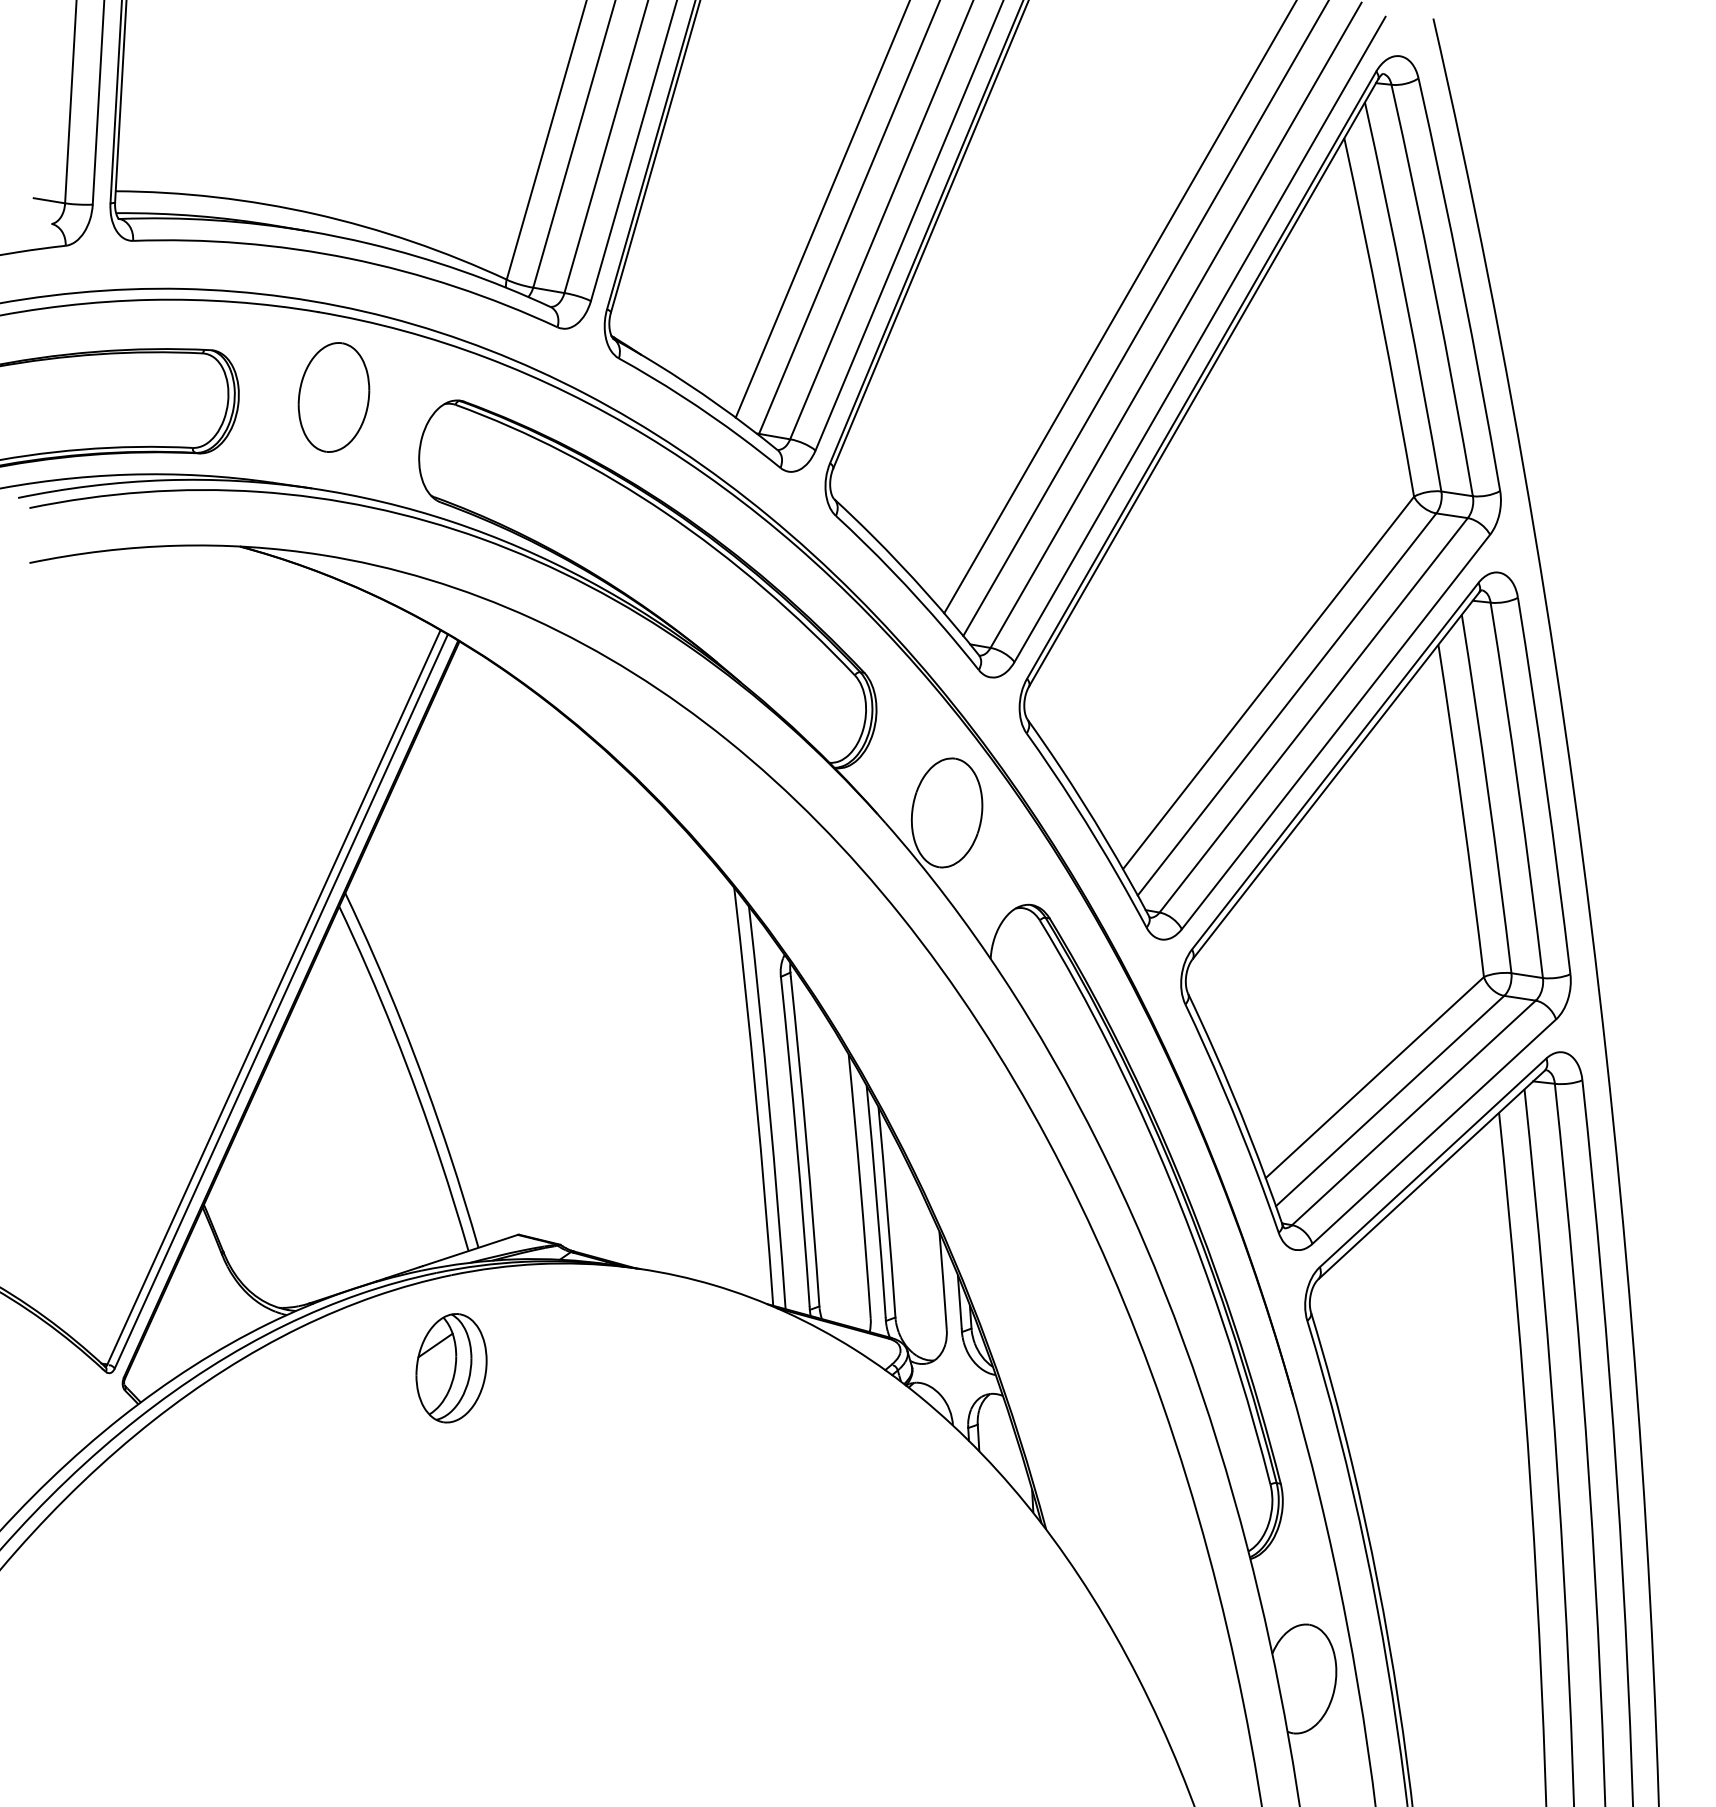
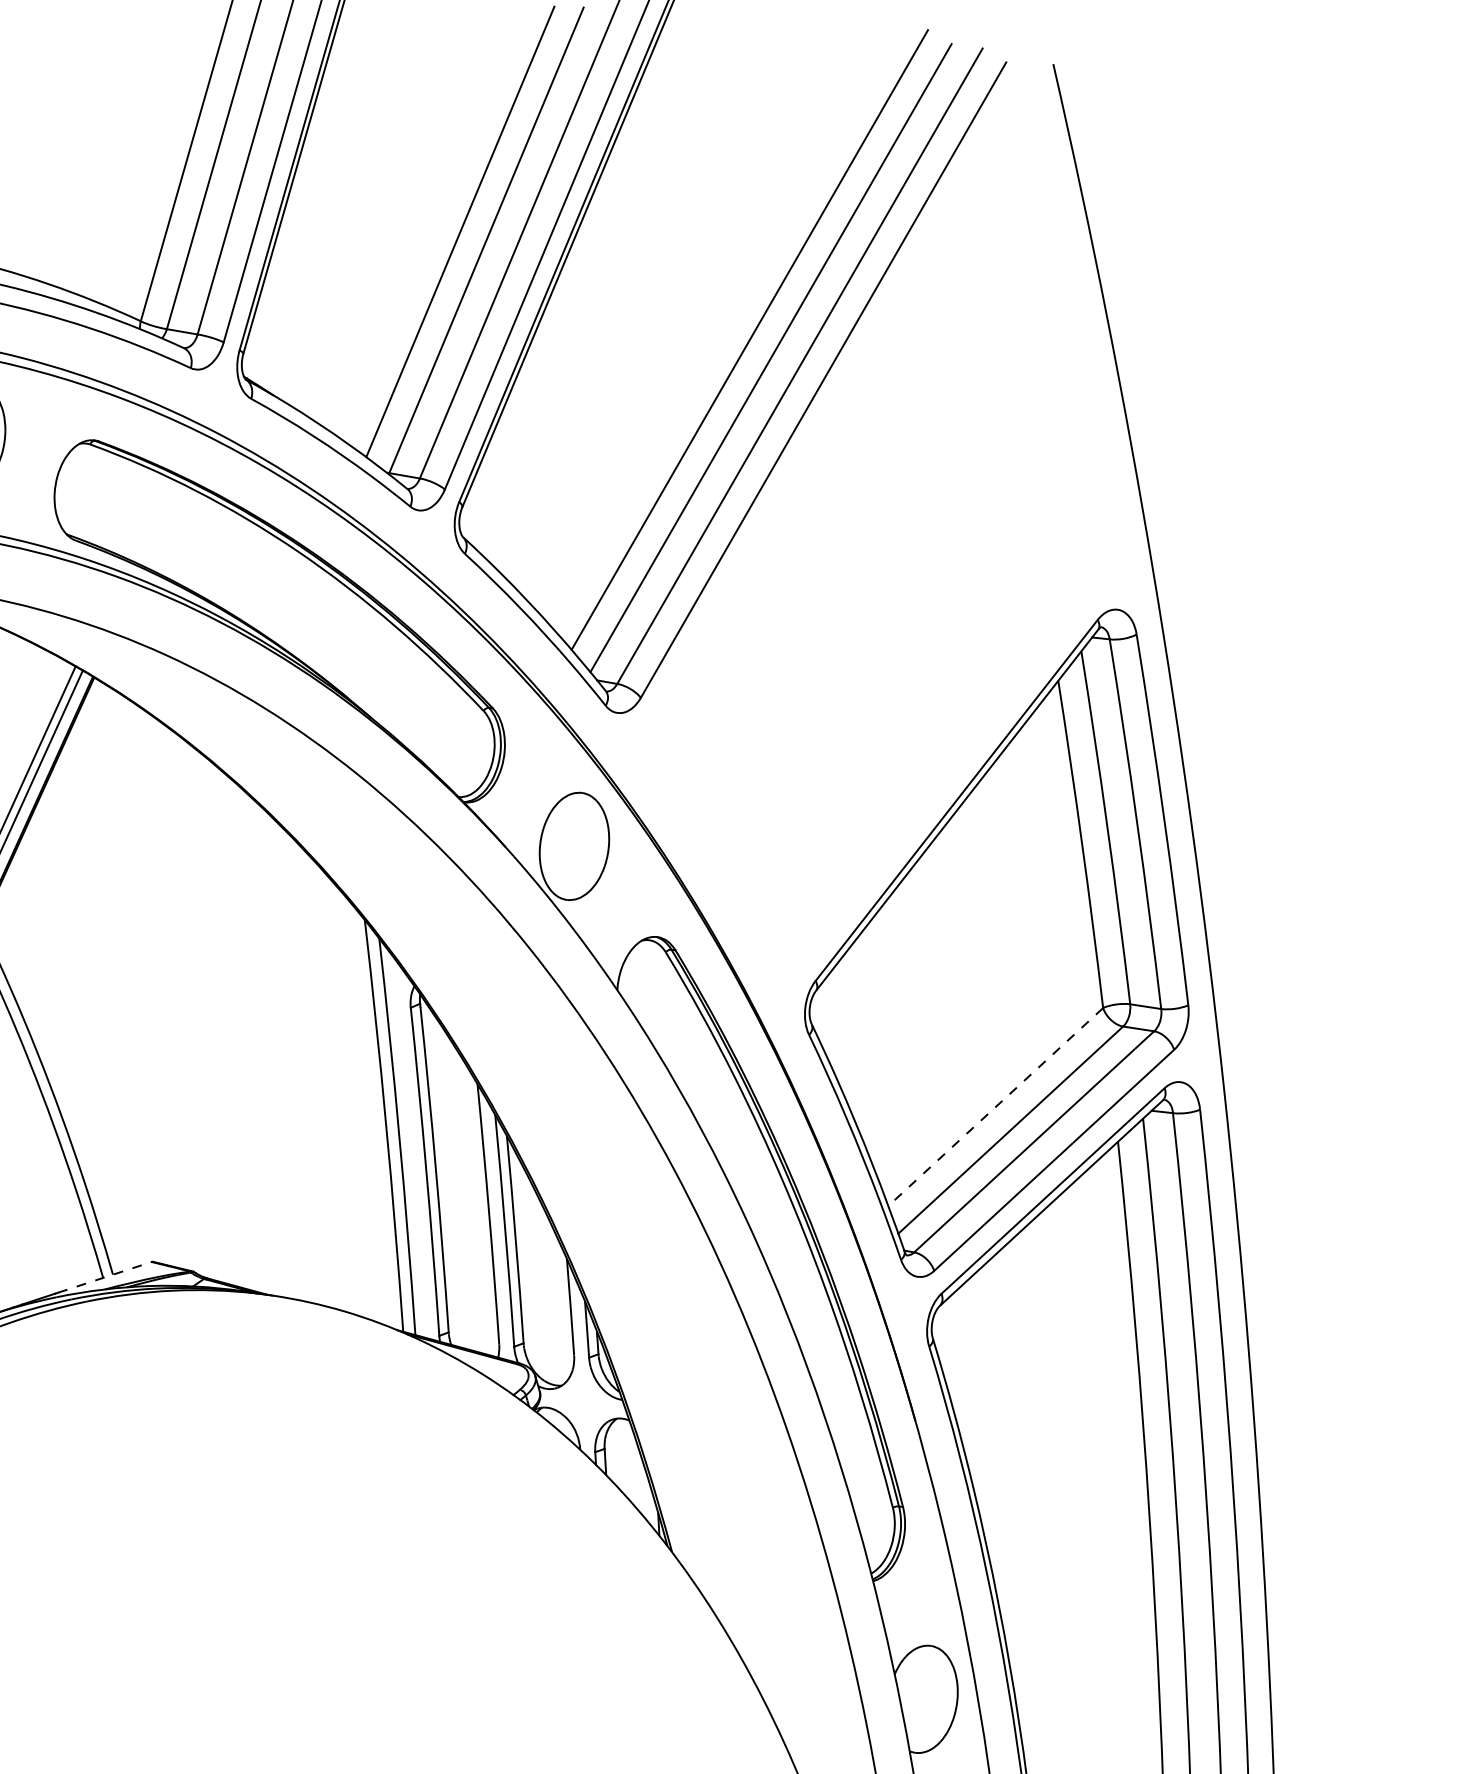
part: (1259, 497) -> (882, 535), removed
line: (1374, 1077) -> (995, 1106), solid -> dashed
line: (470, 1250) -> (105, 1277), solid -> dashed
part: (451, 1368) -> (86, 1393), removed

